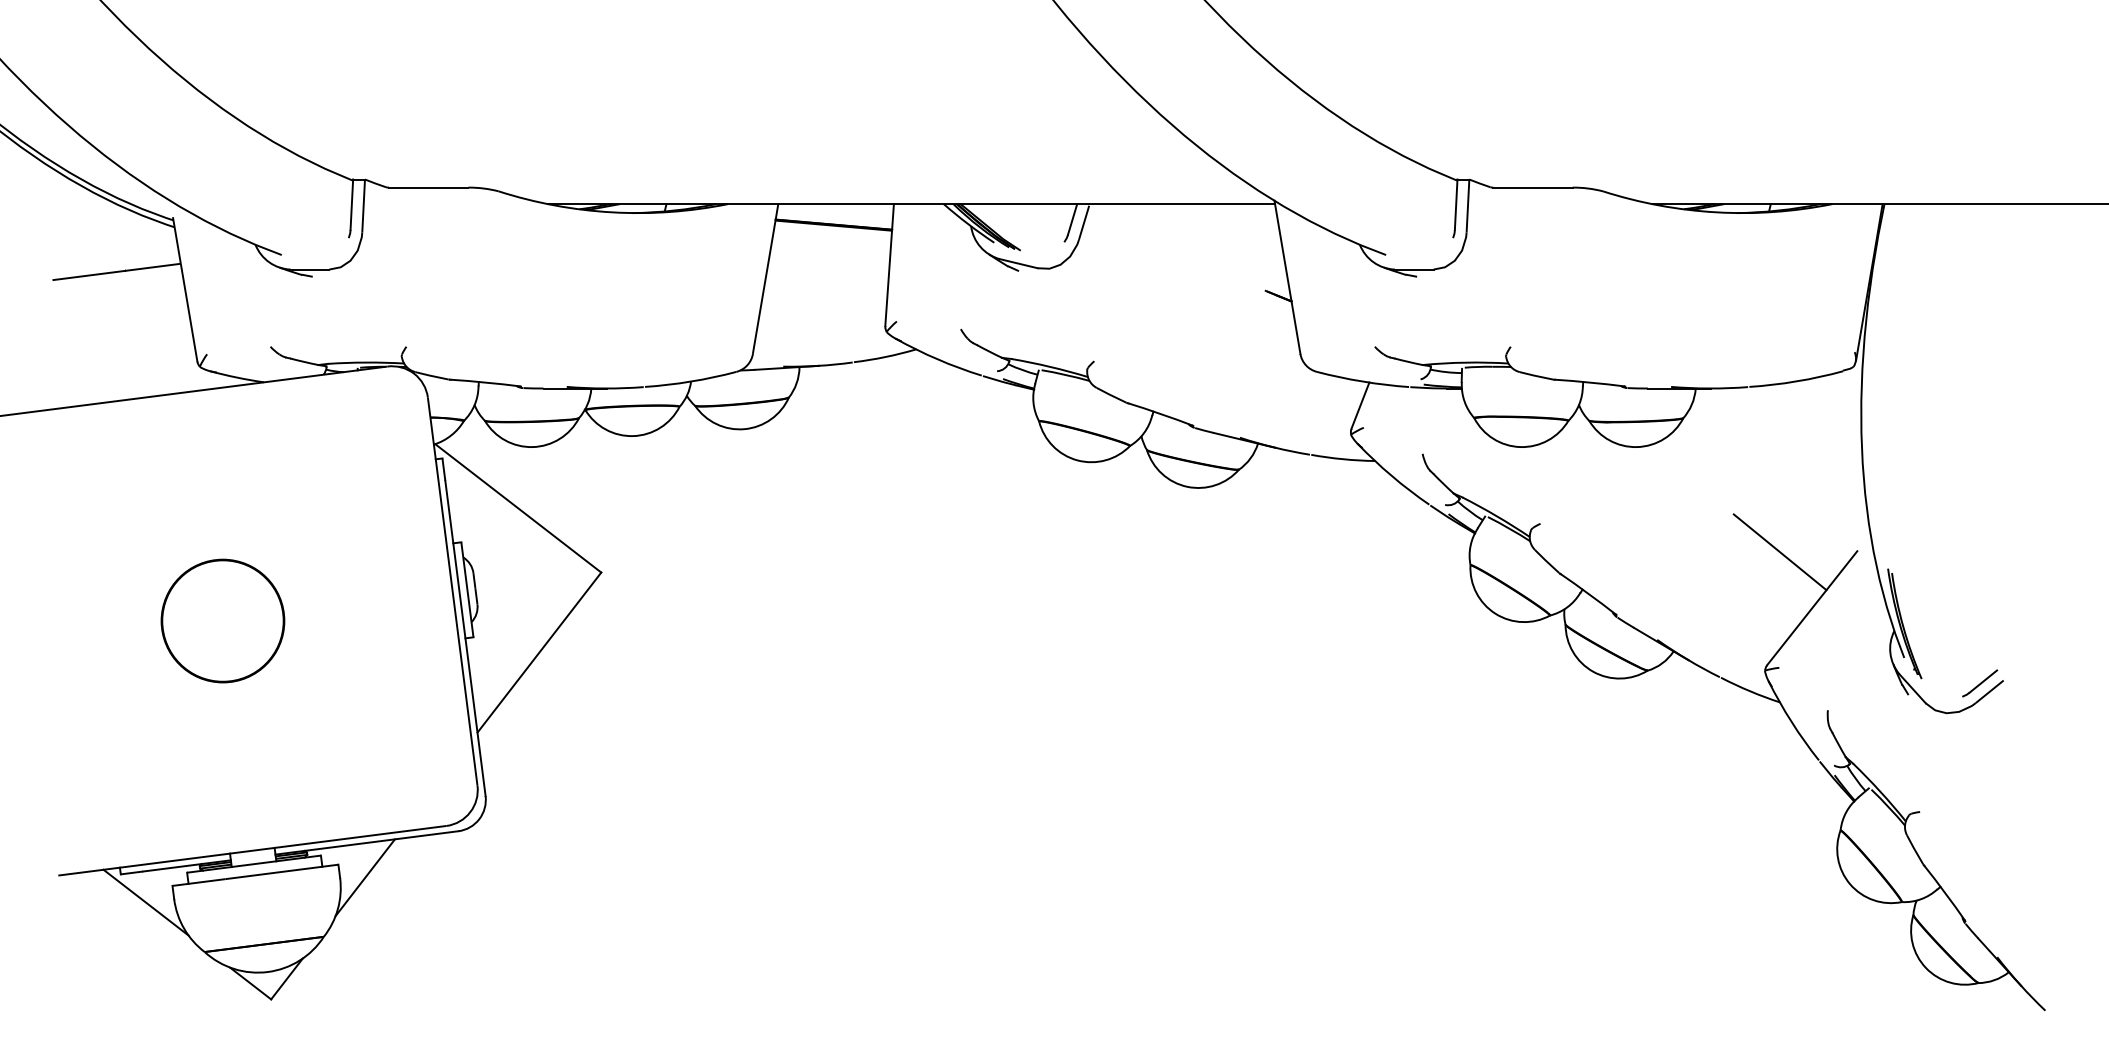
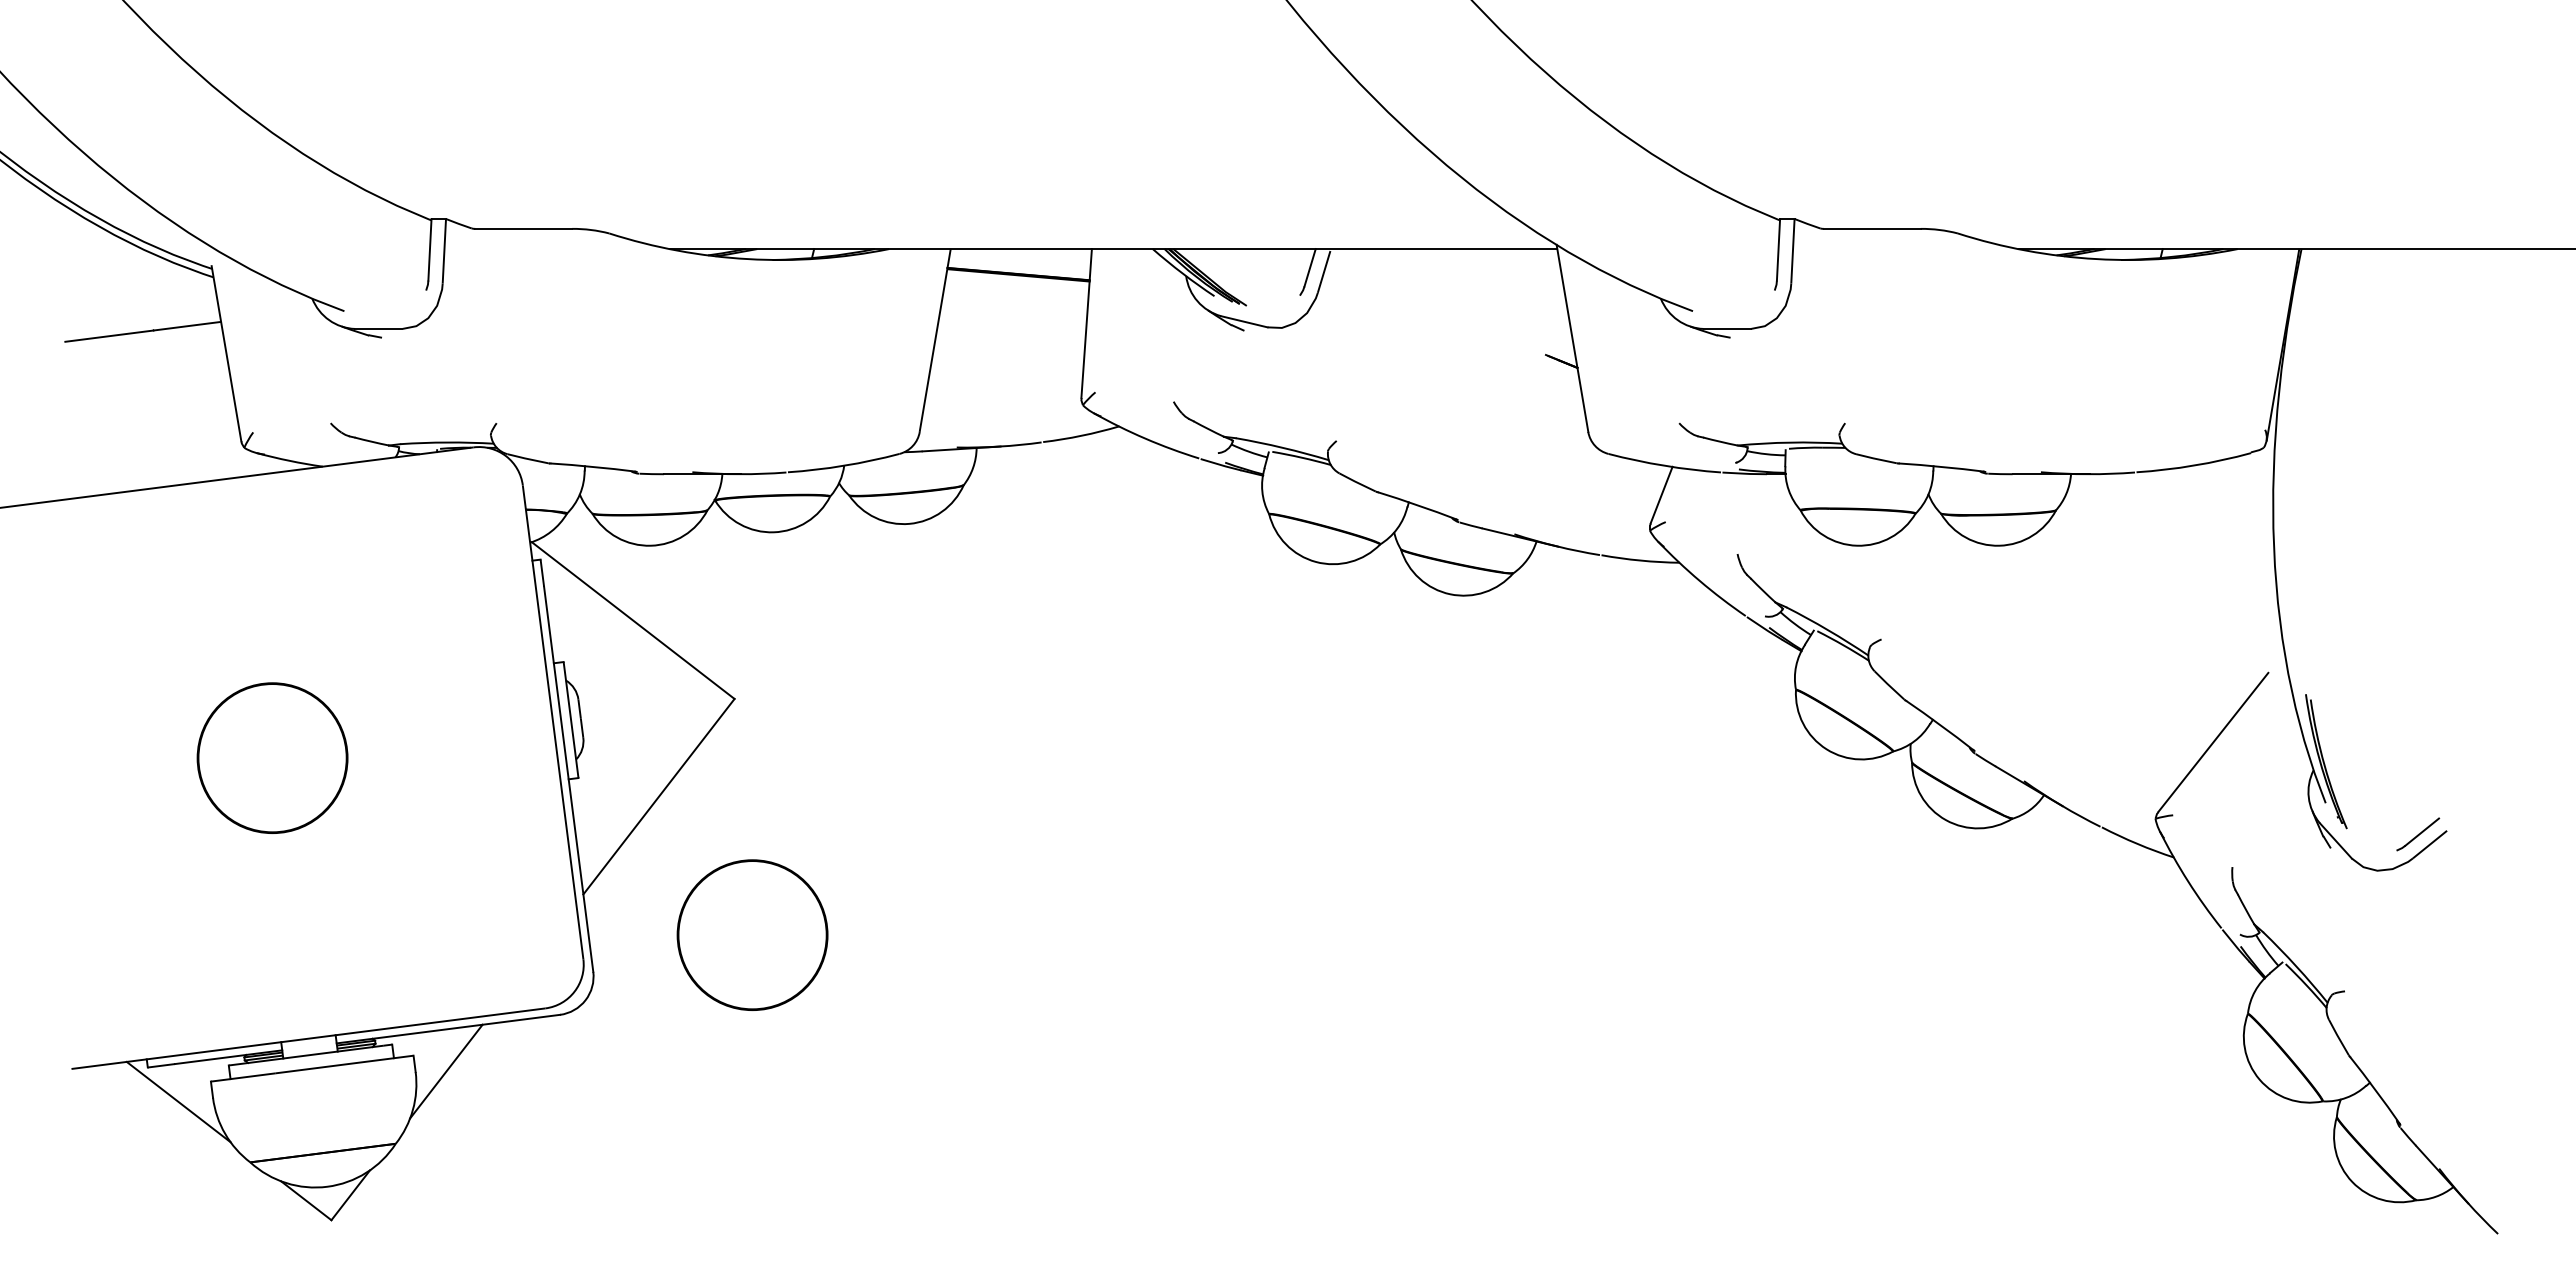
line: (1779, 551) -> (2173, 673), removed
part: (615, 765) -> (752, 934), added

